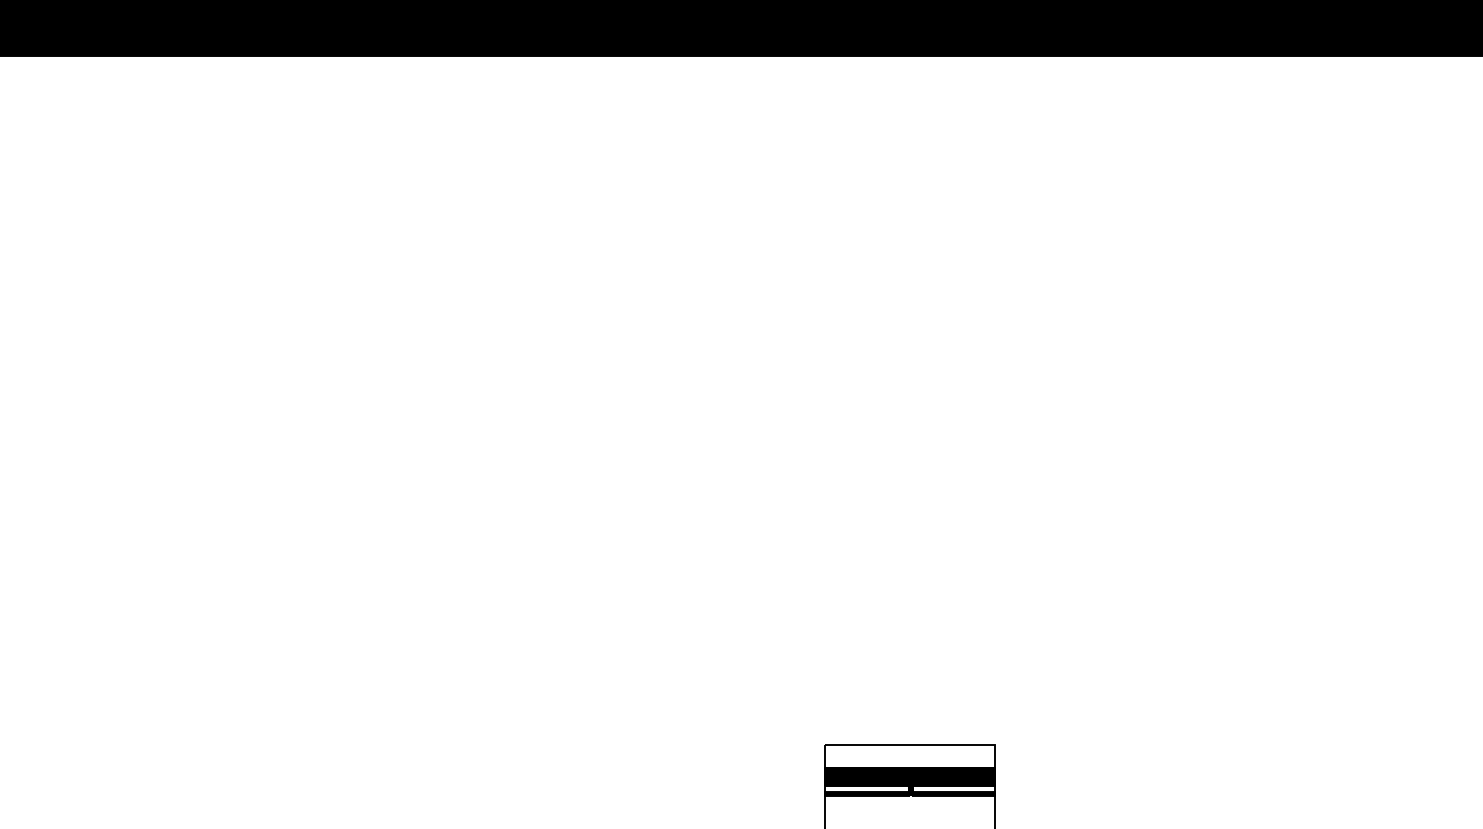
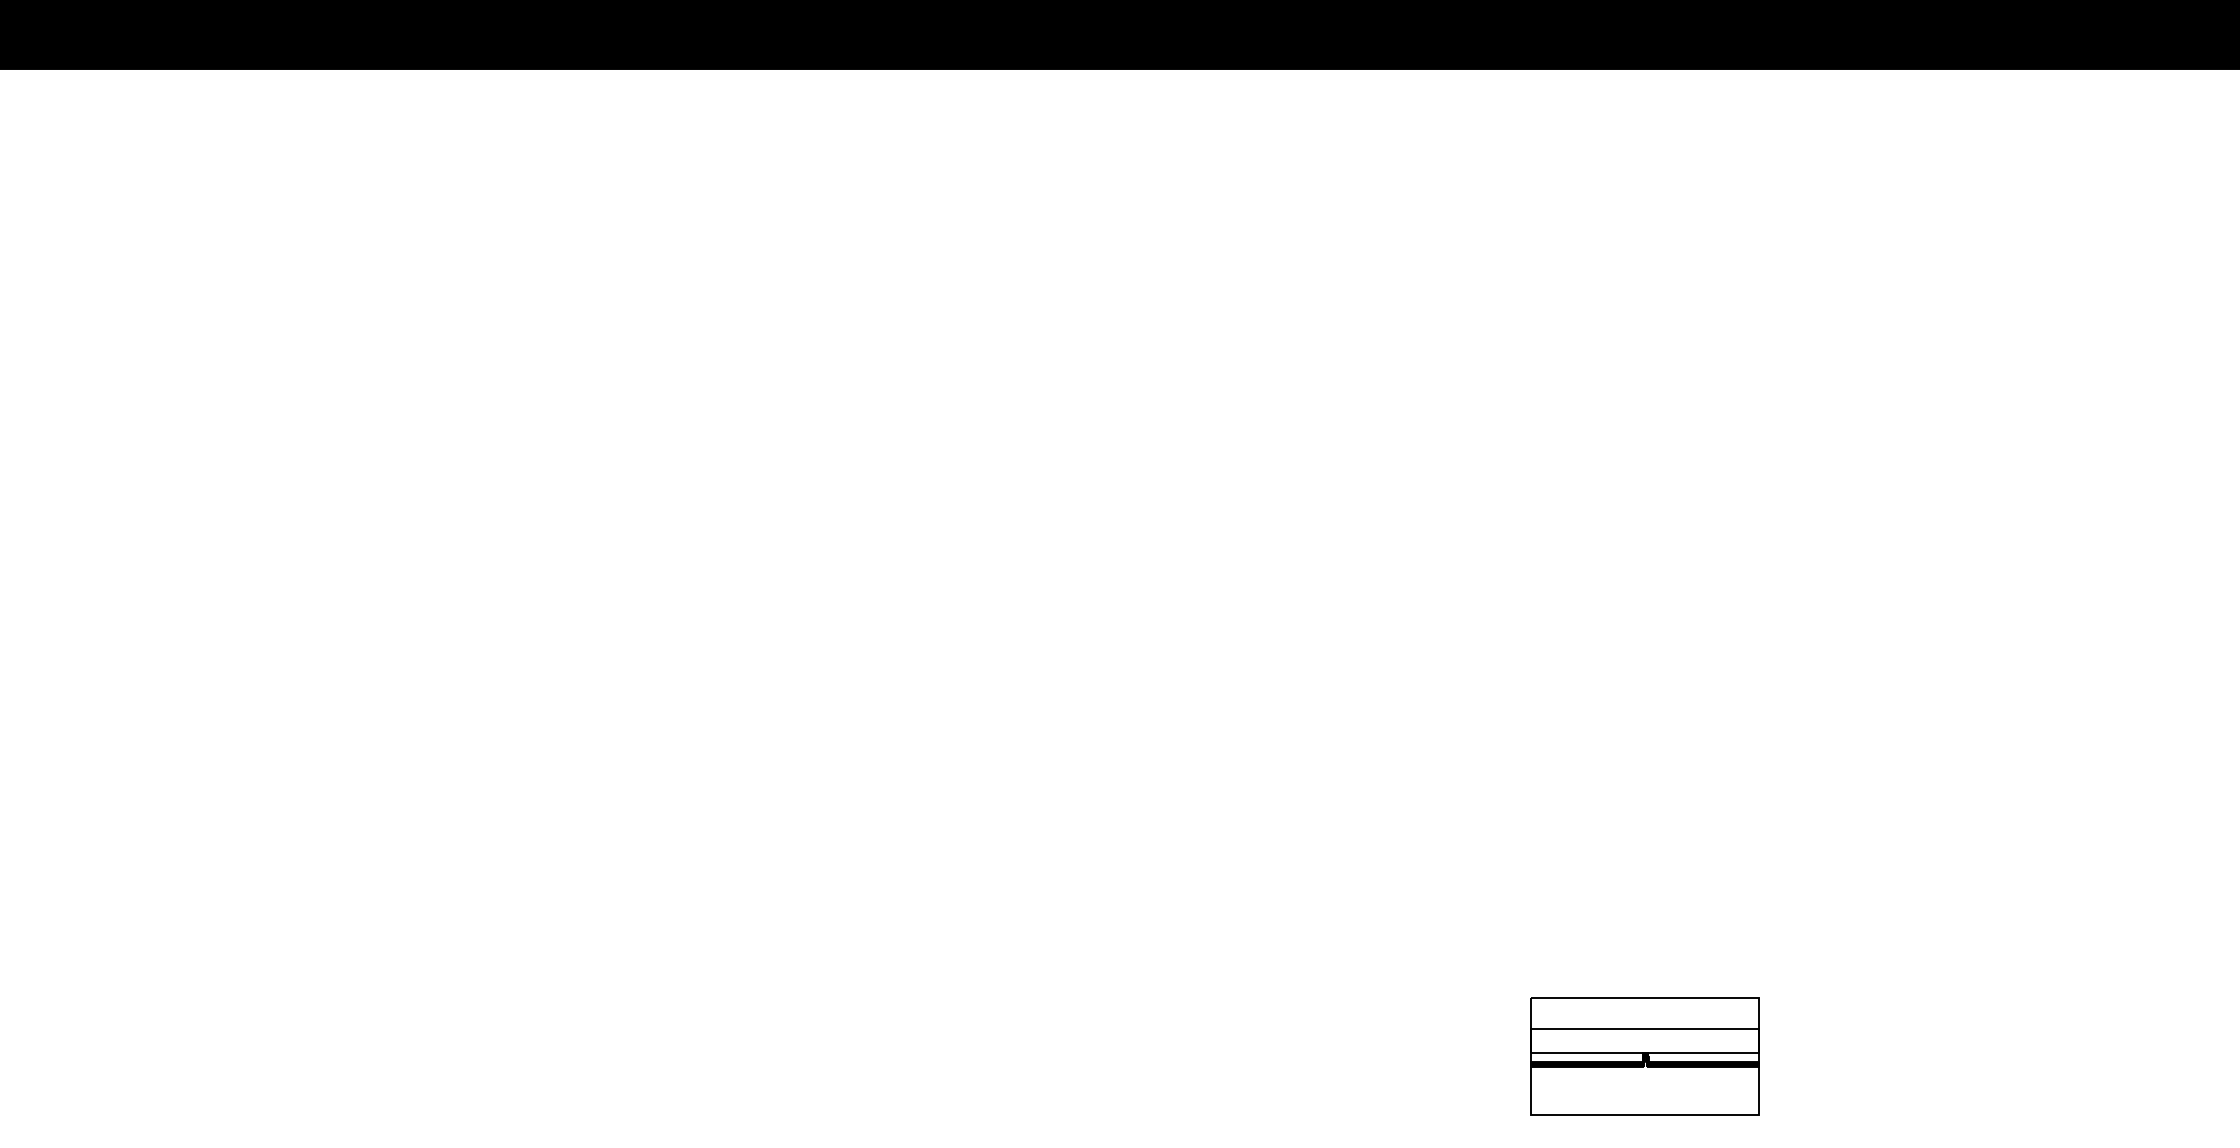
hatch: (909, 776) -> (1644, 1040), removed

